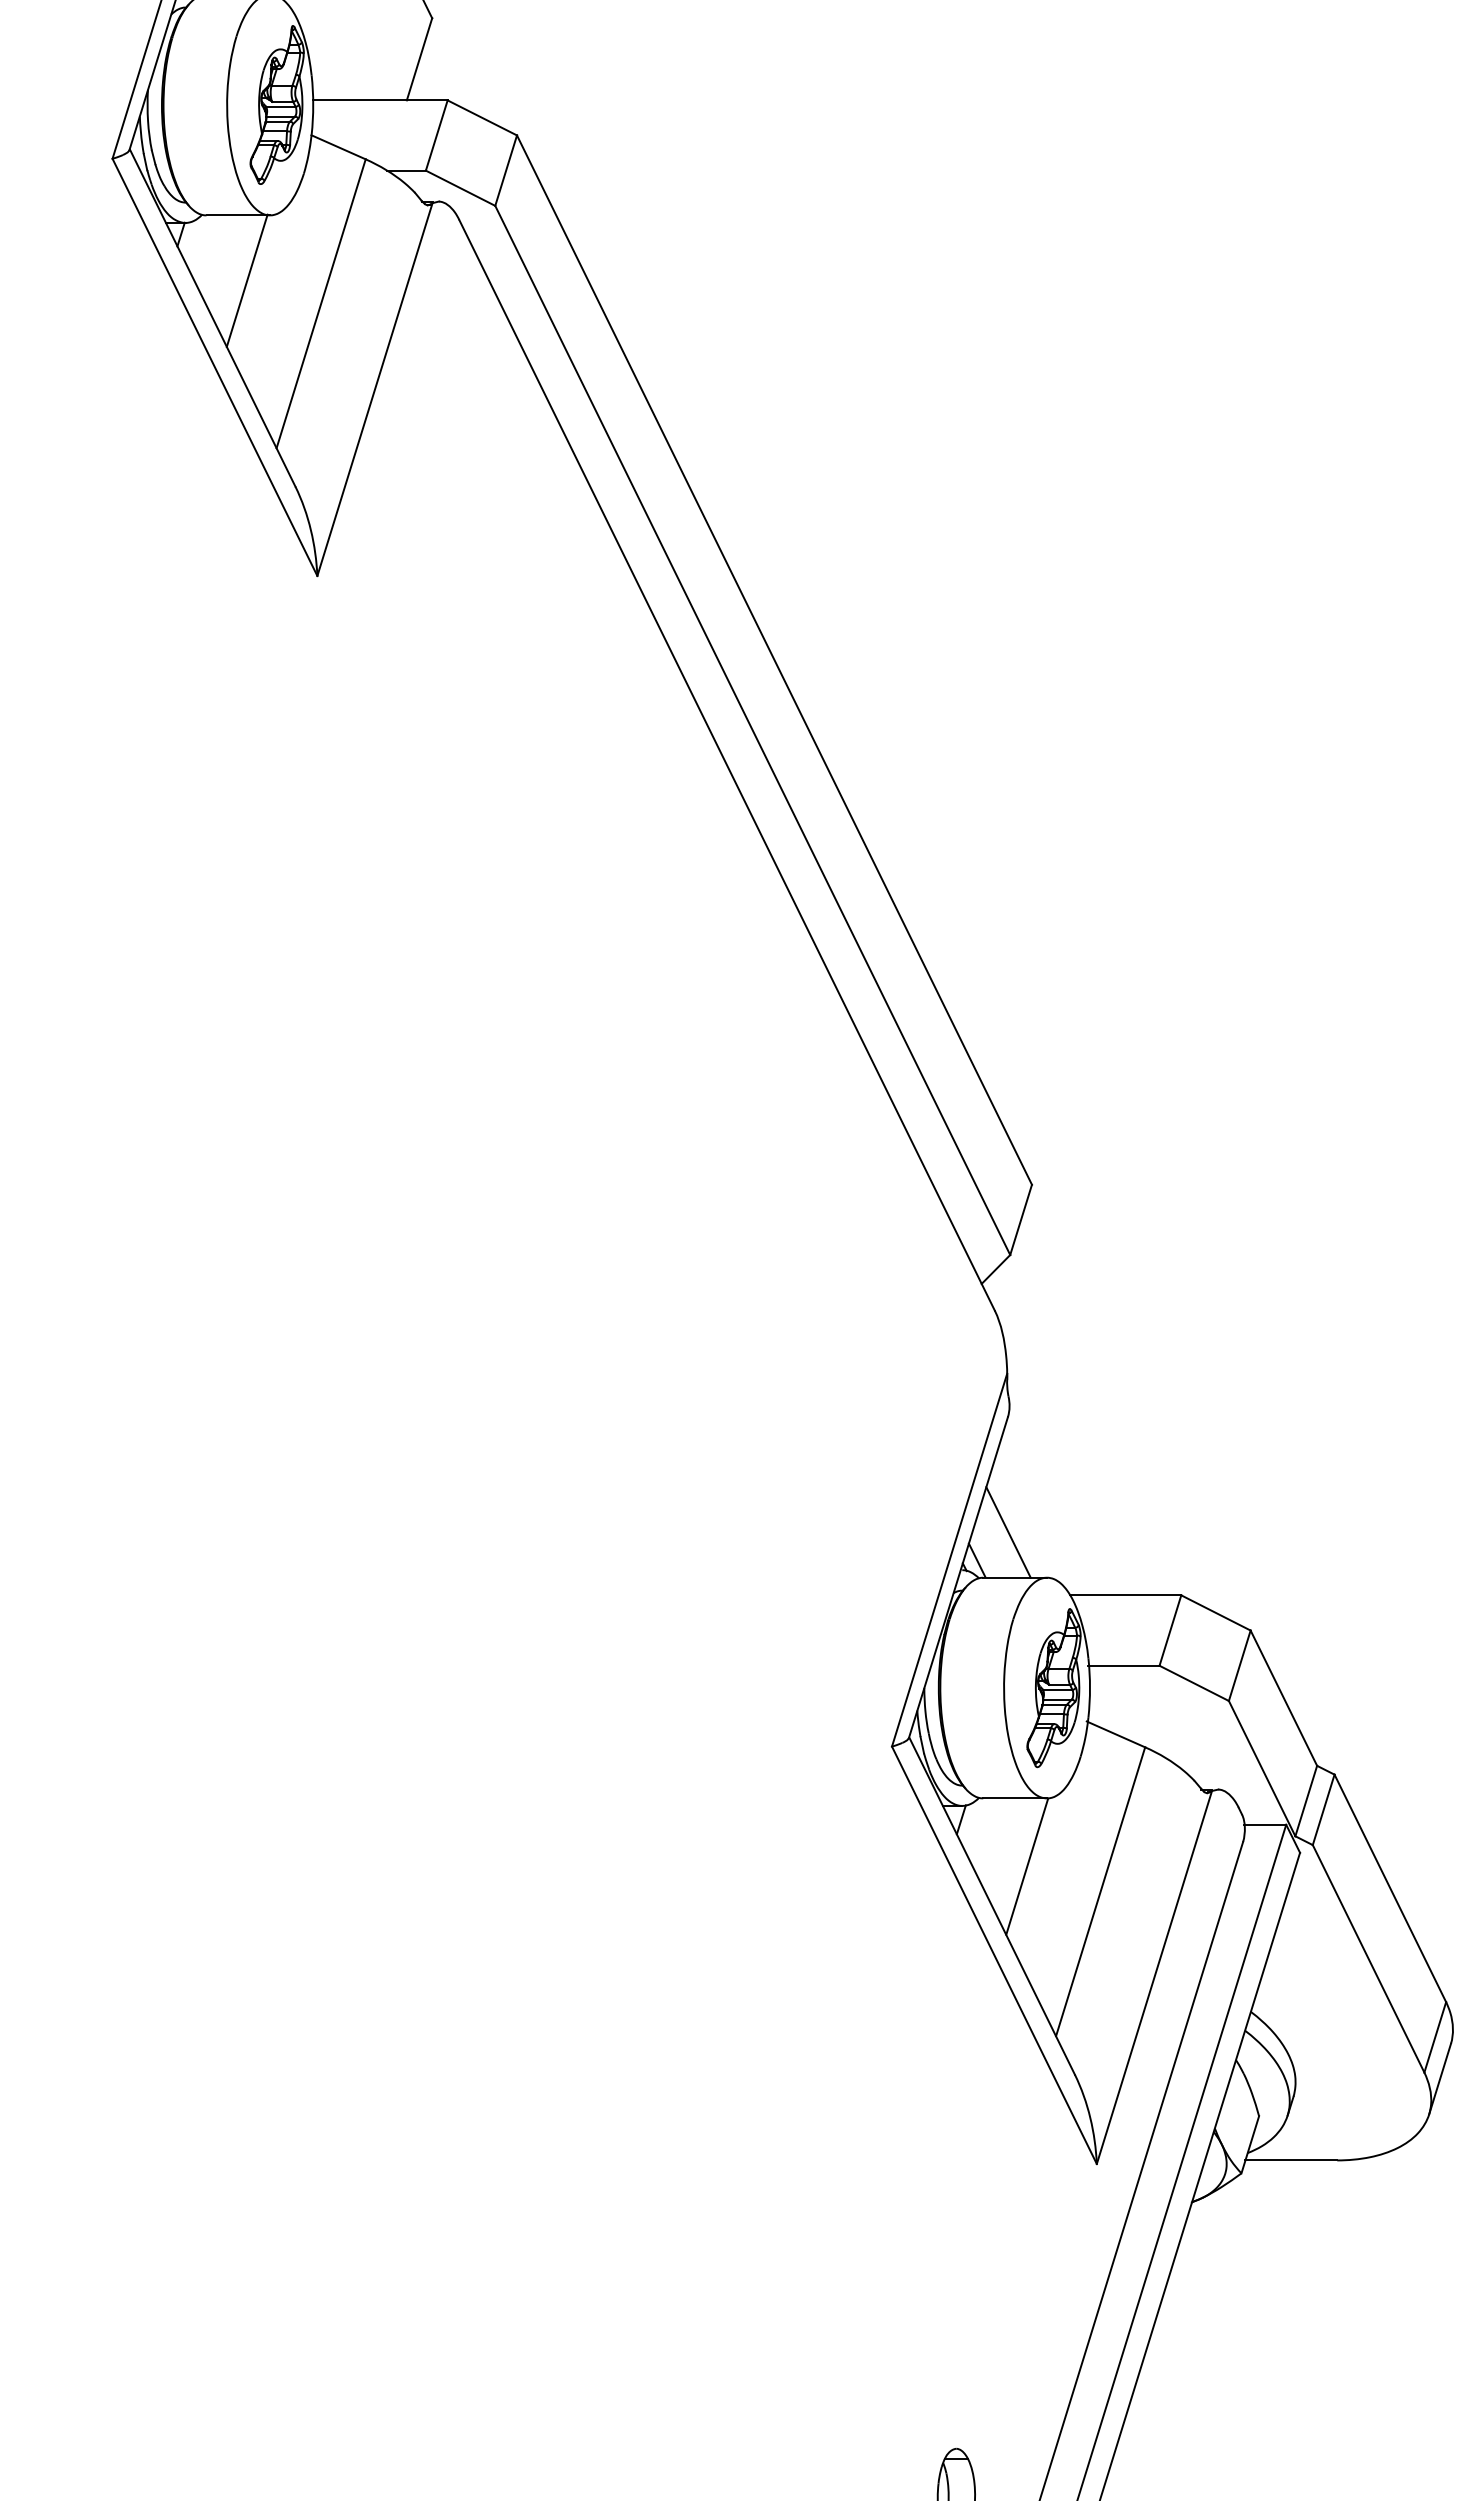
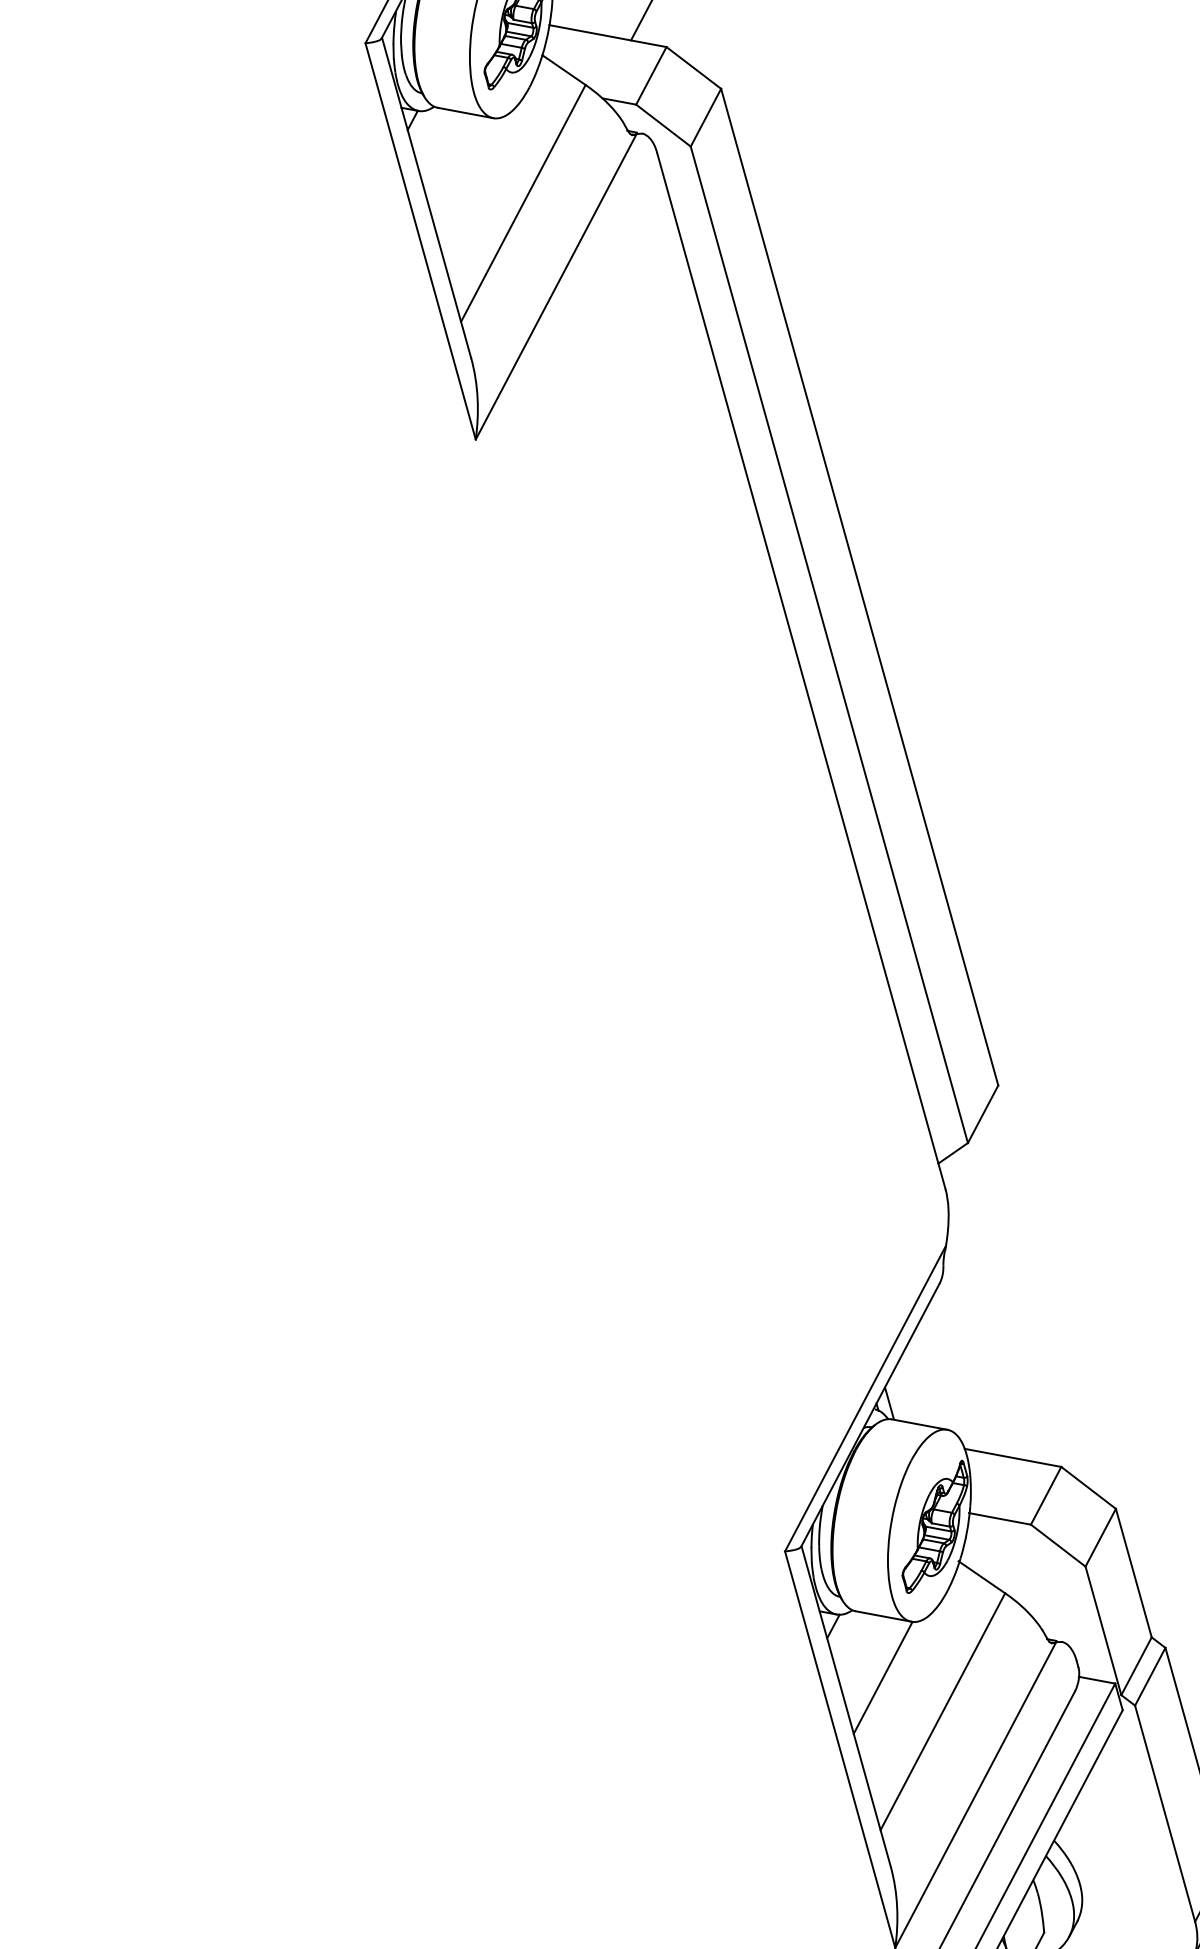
line: (246, 280) -> (462, 170), removed
line: (1008, 1532) -> (921, 1384), removed

